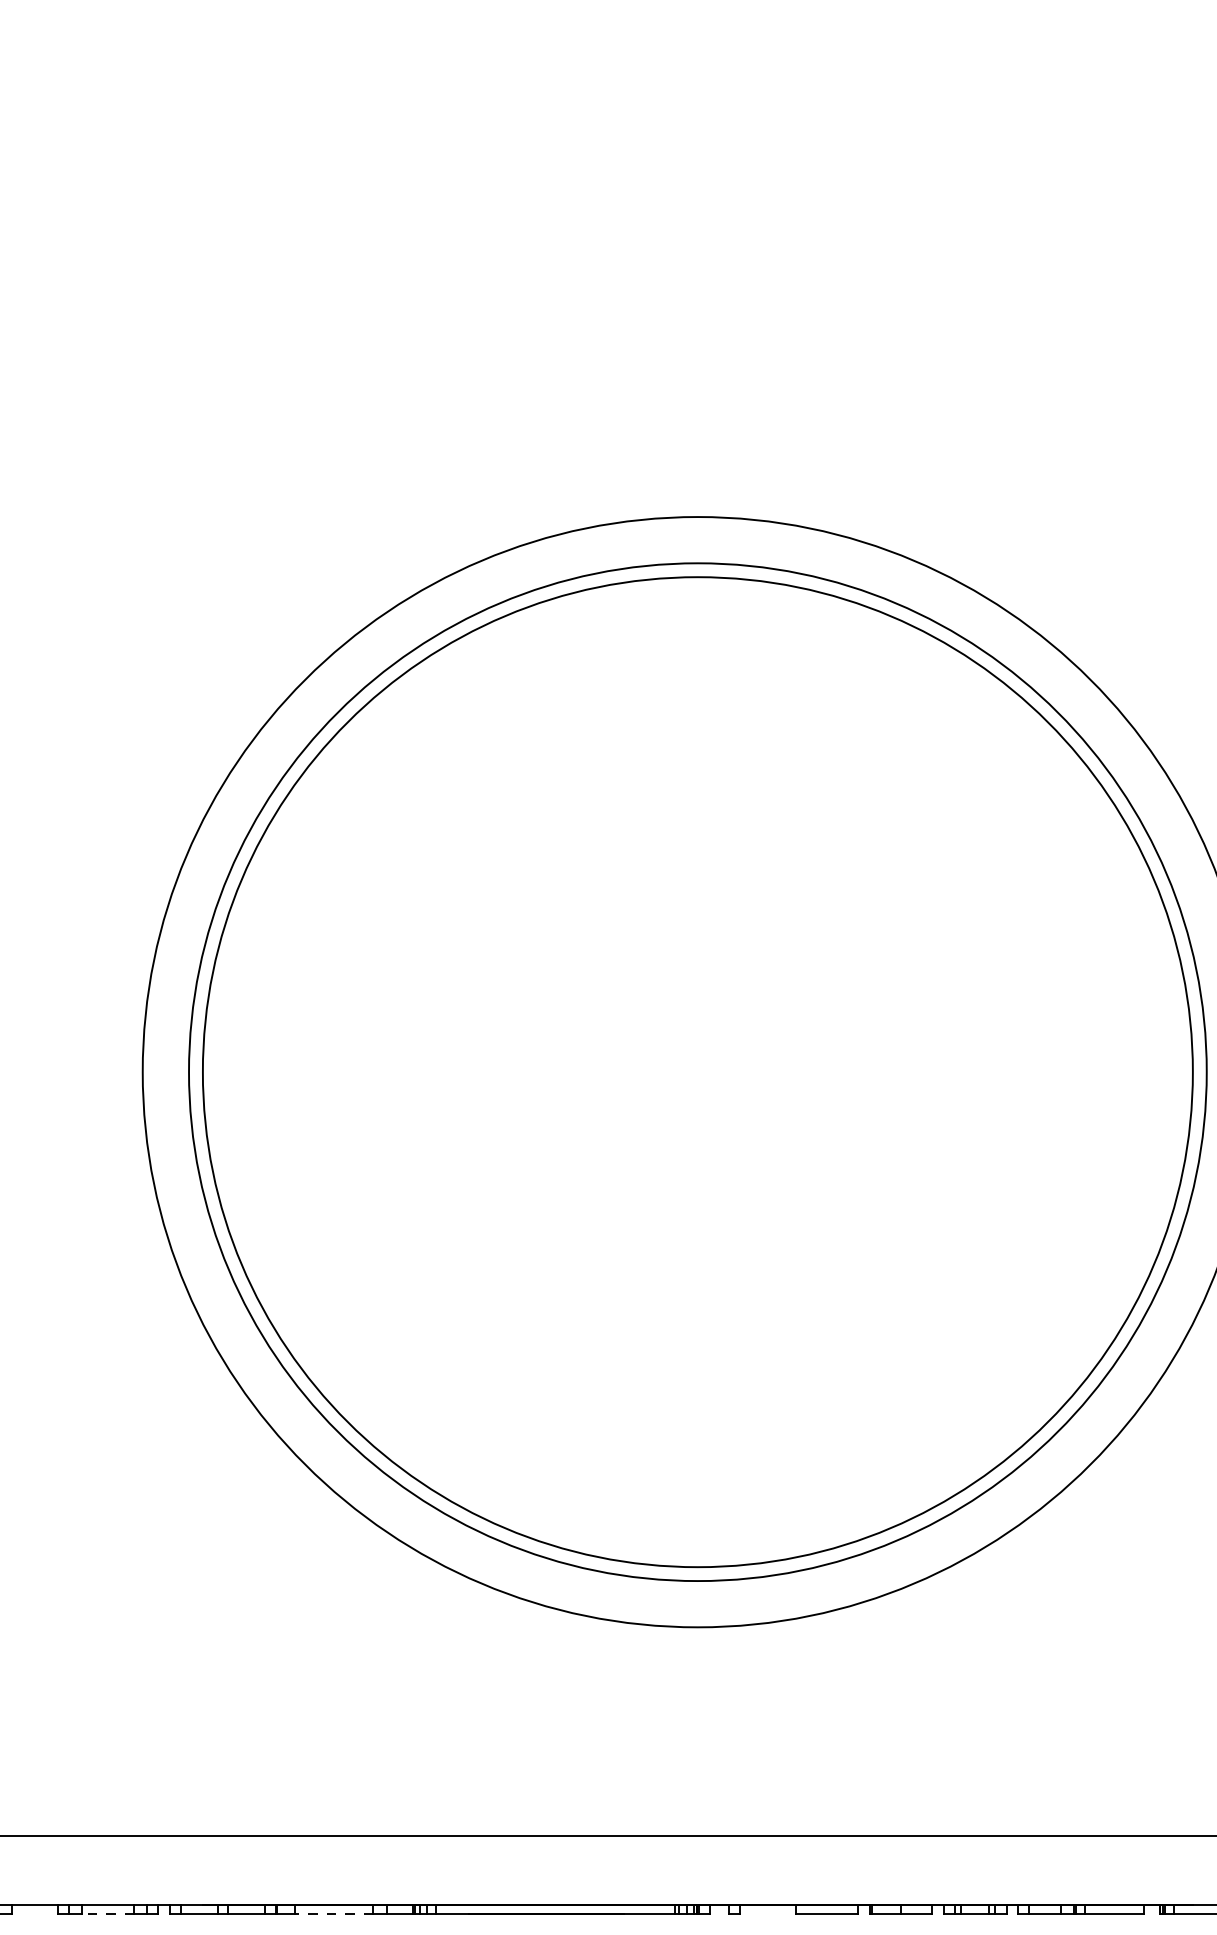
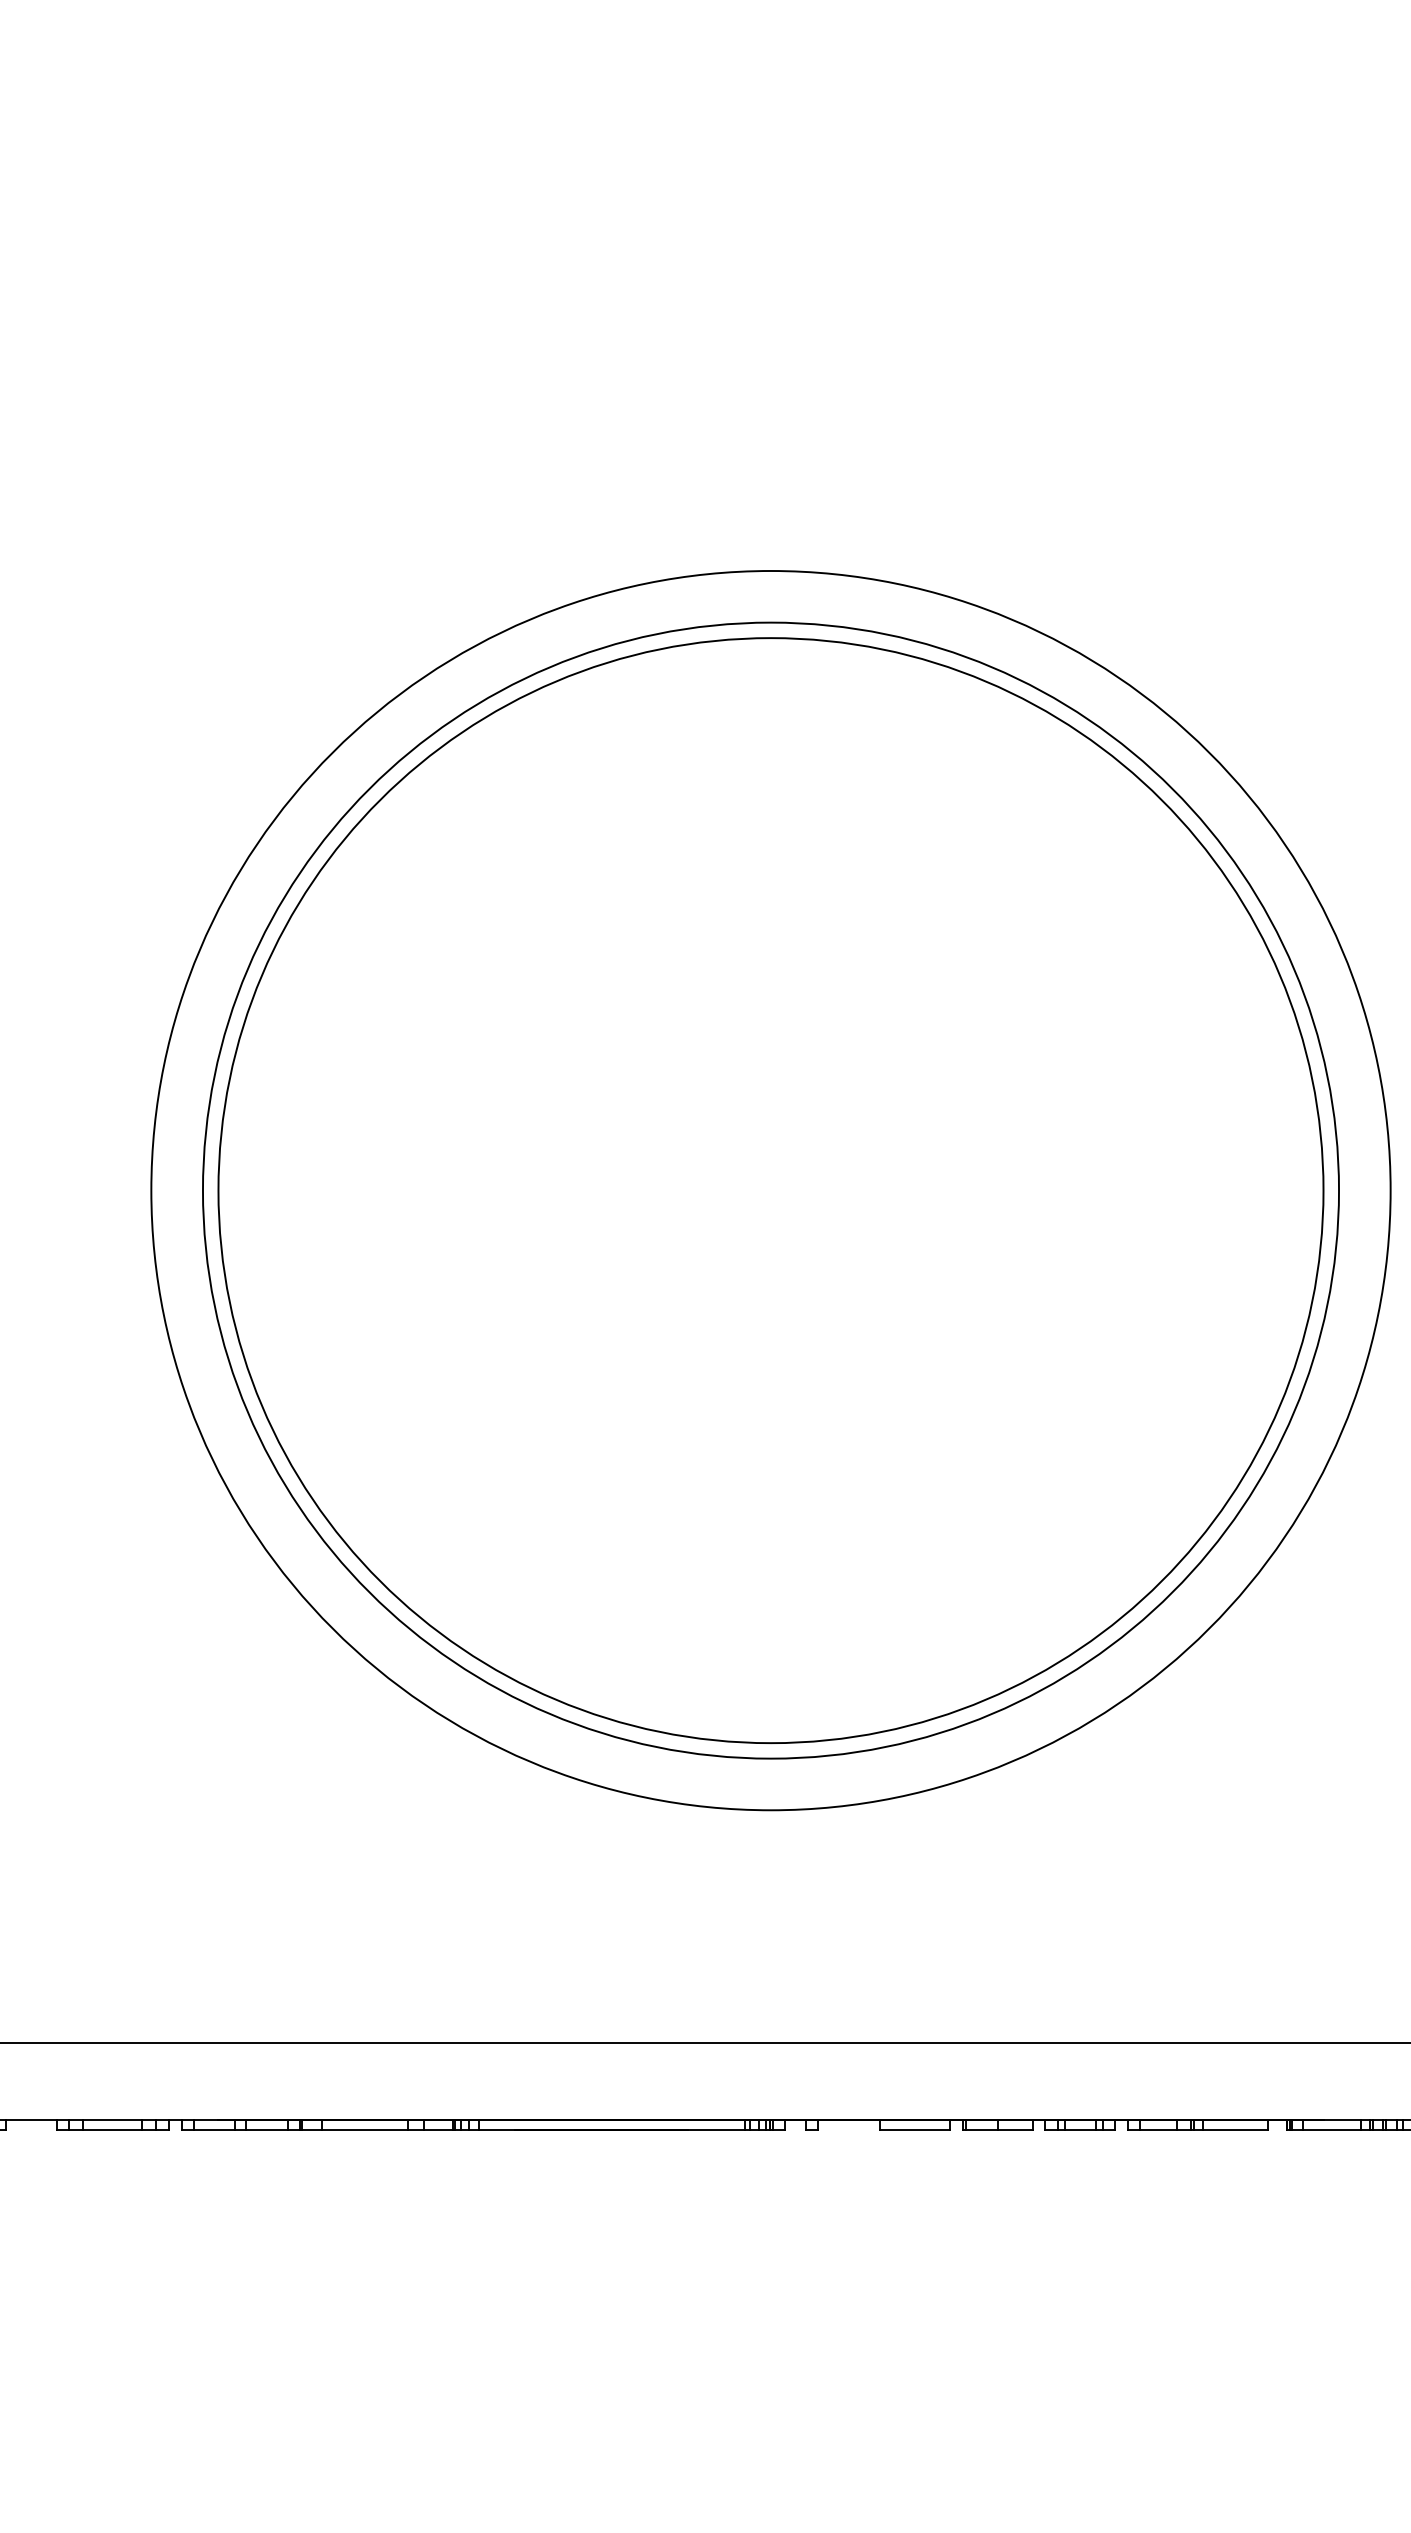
line: (107, 1914) -> (112, 2130), dashed -> solid
line: (333, 1914) -> (364, 2130), dashed -> solid

